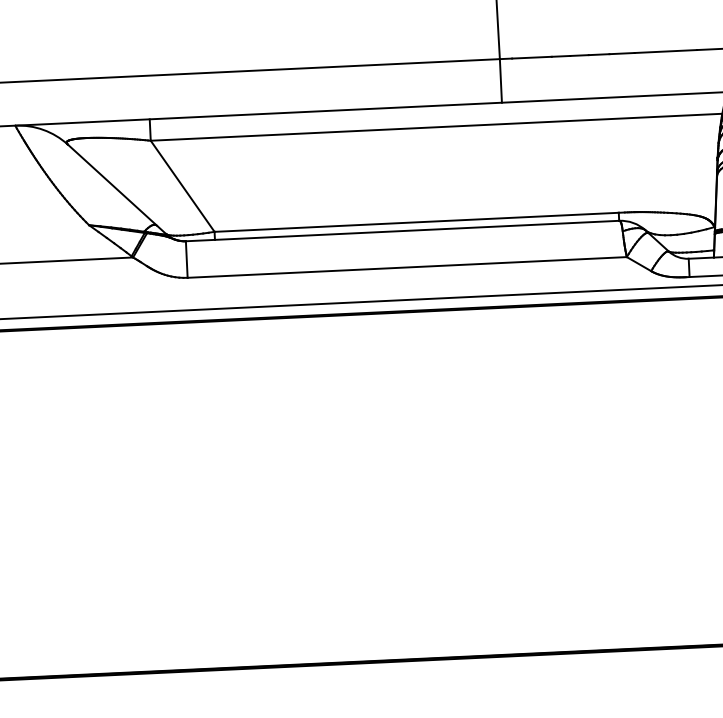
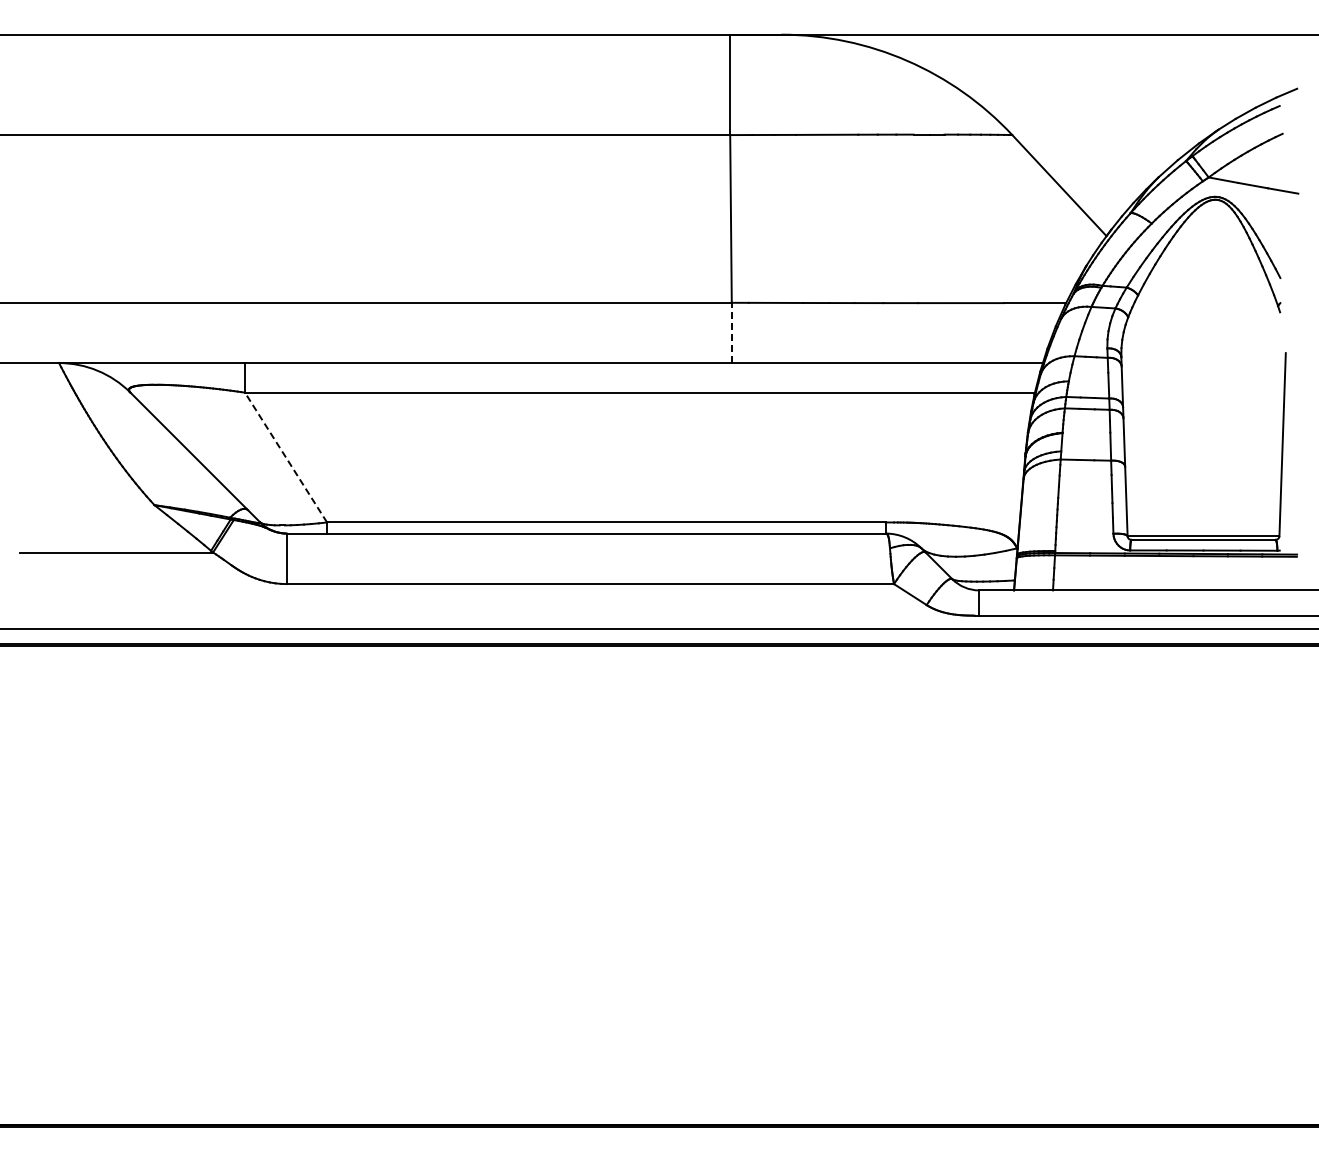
line: (500, 80) -> (731, 332), solid -> dashed
line: (182, 186) -> (286, 457), solid -> dashed

